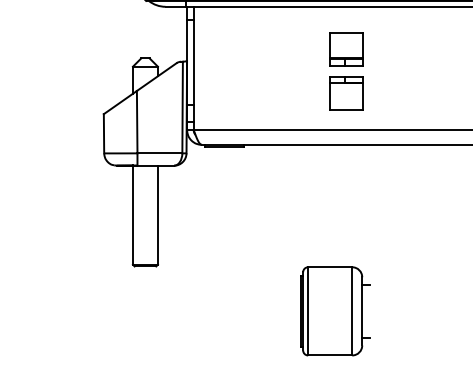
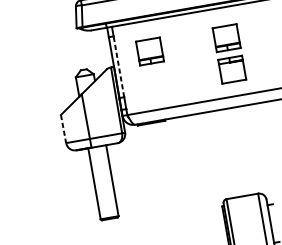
part: (239, 49) -> (150, 51), added
line: (193, 62) -> (118, 66), solid -> dashed
line: (104, 133) -> (63, 128), solid -> dashed

